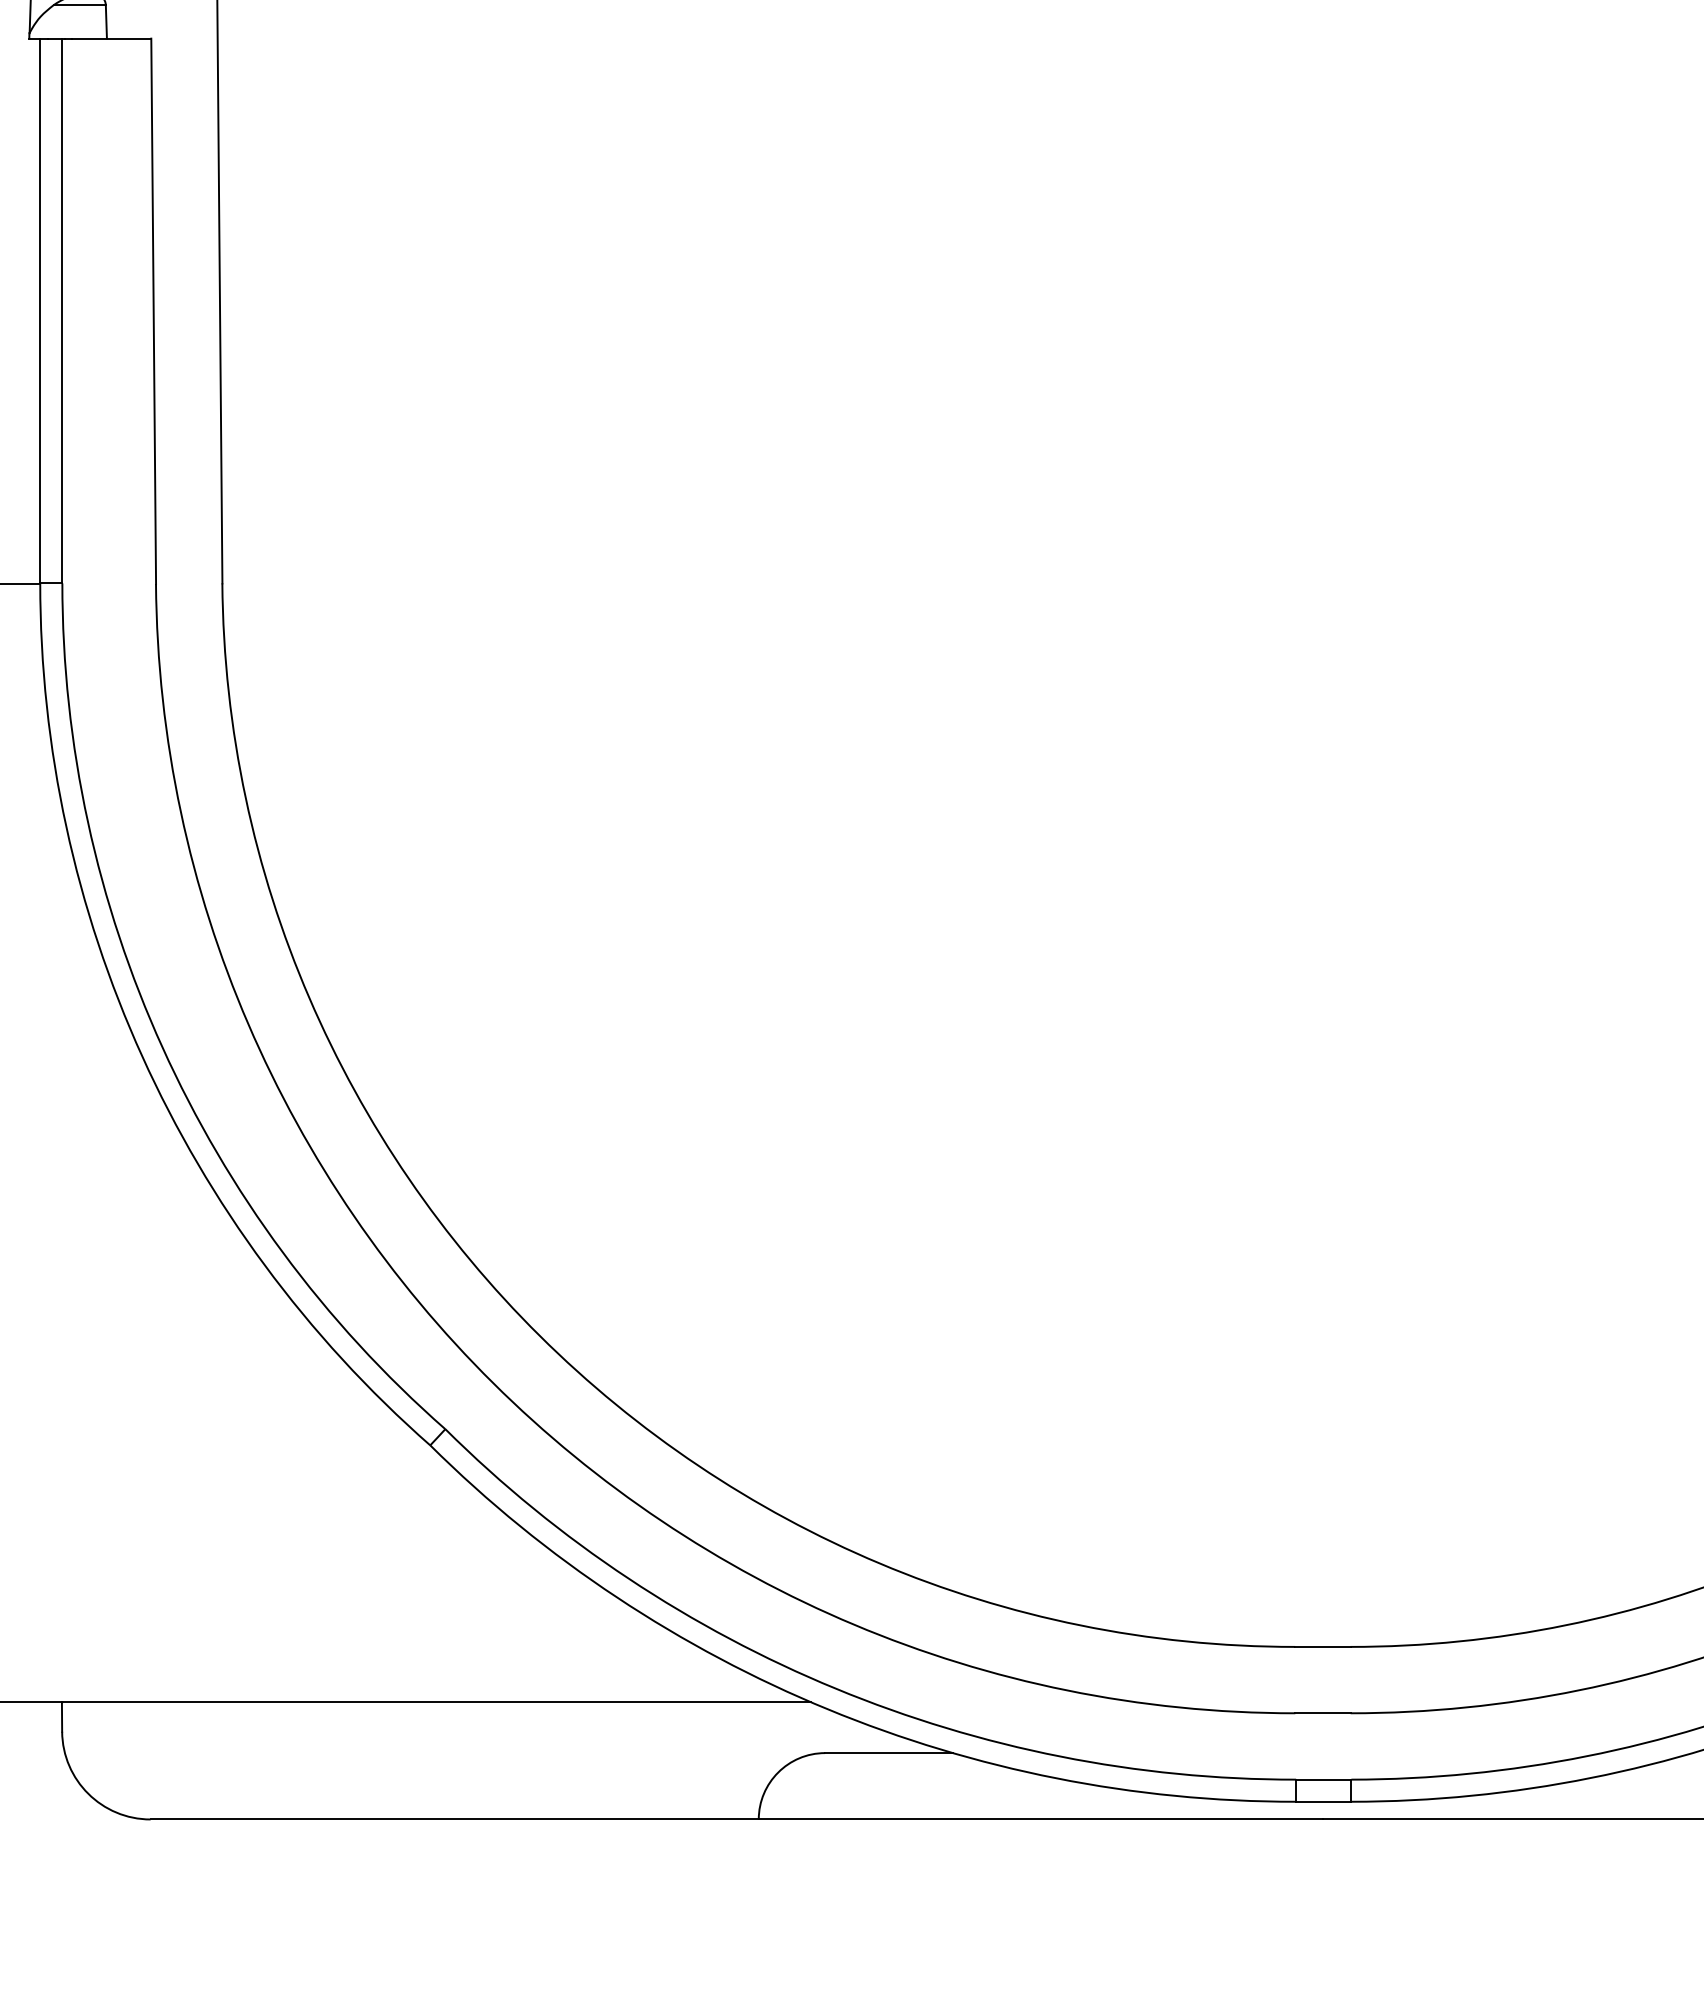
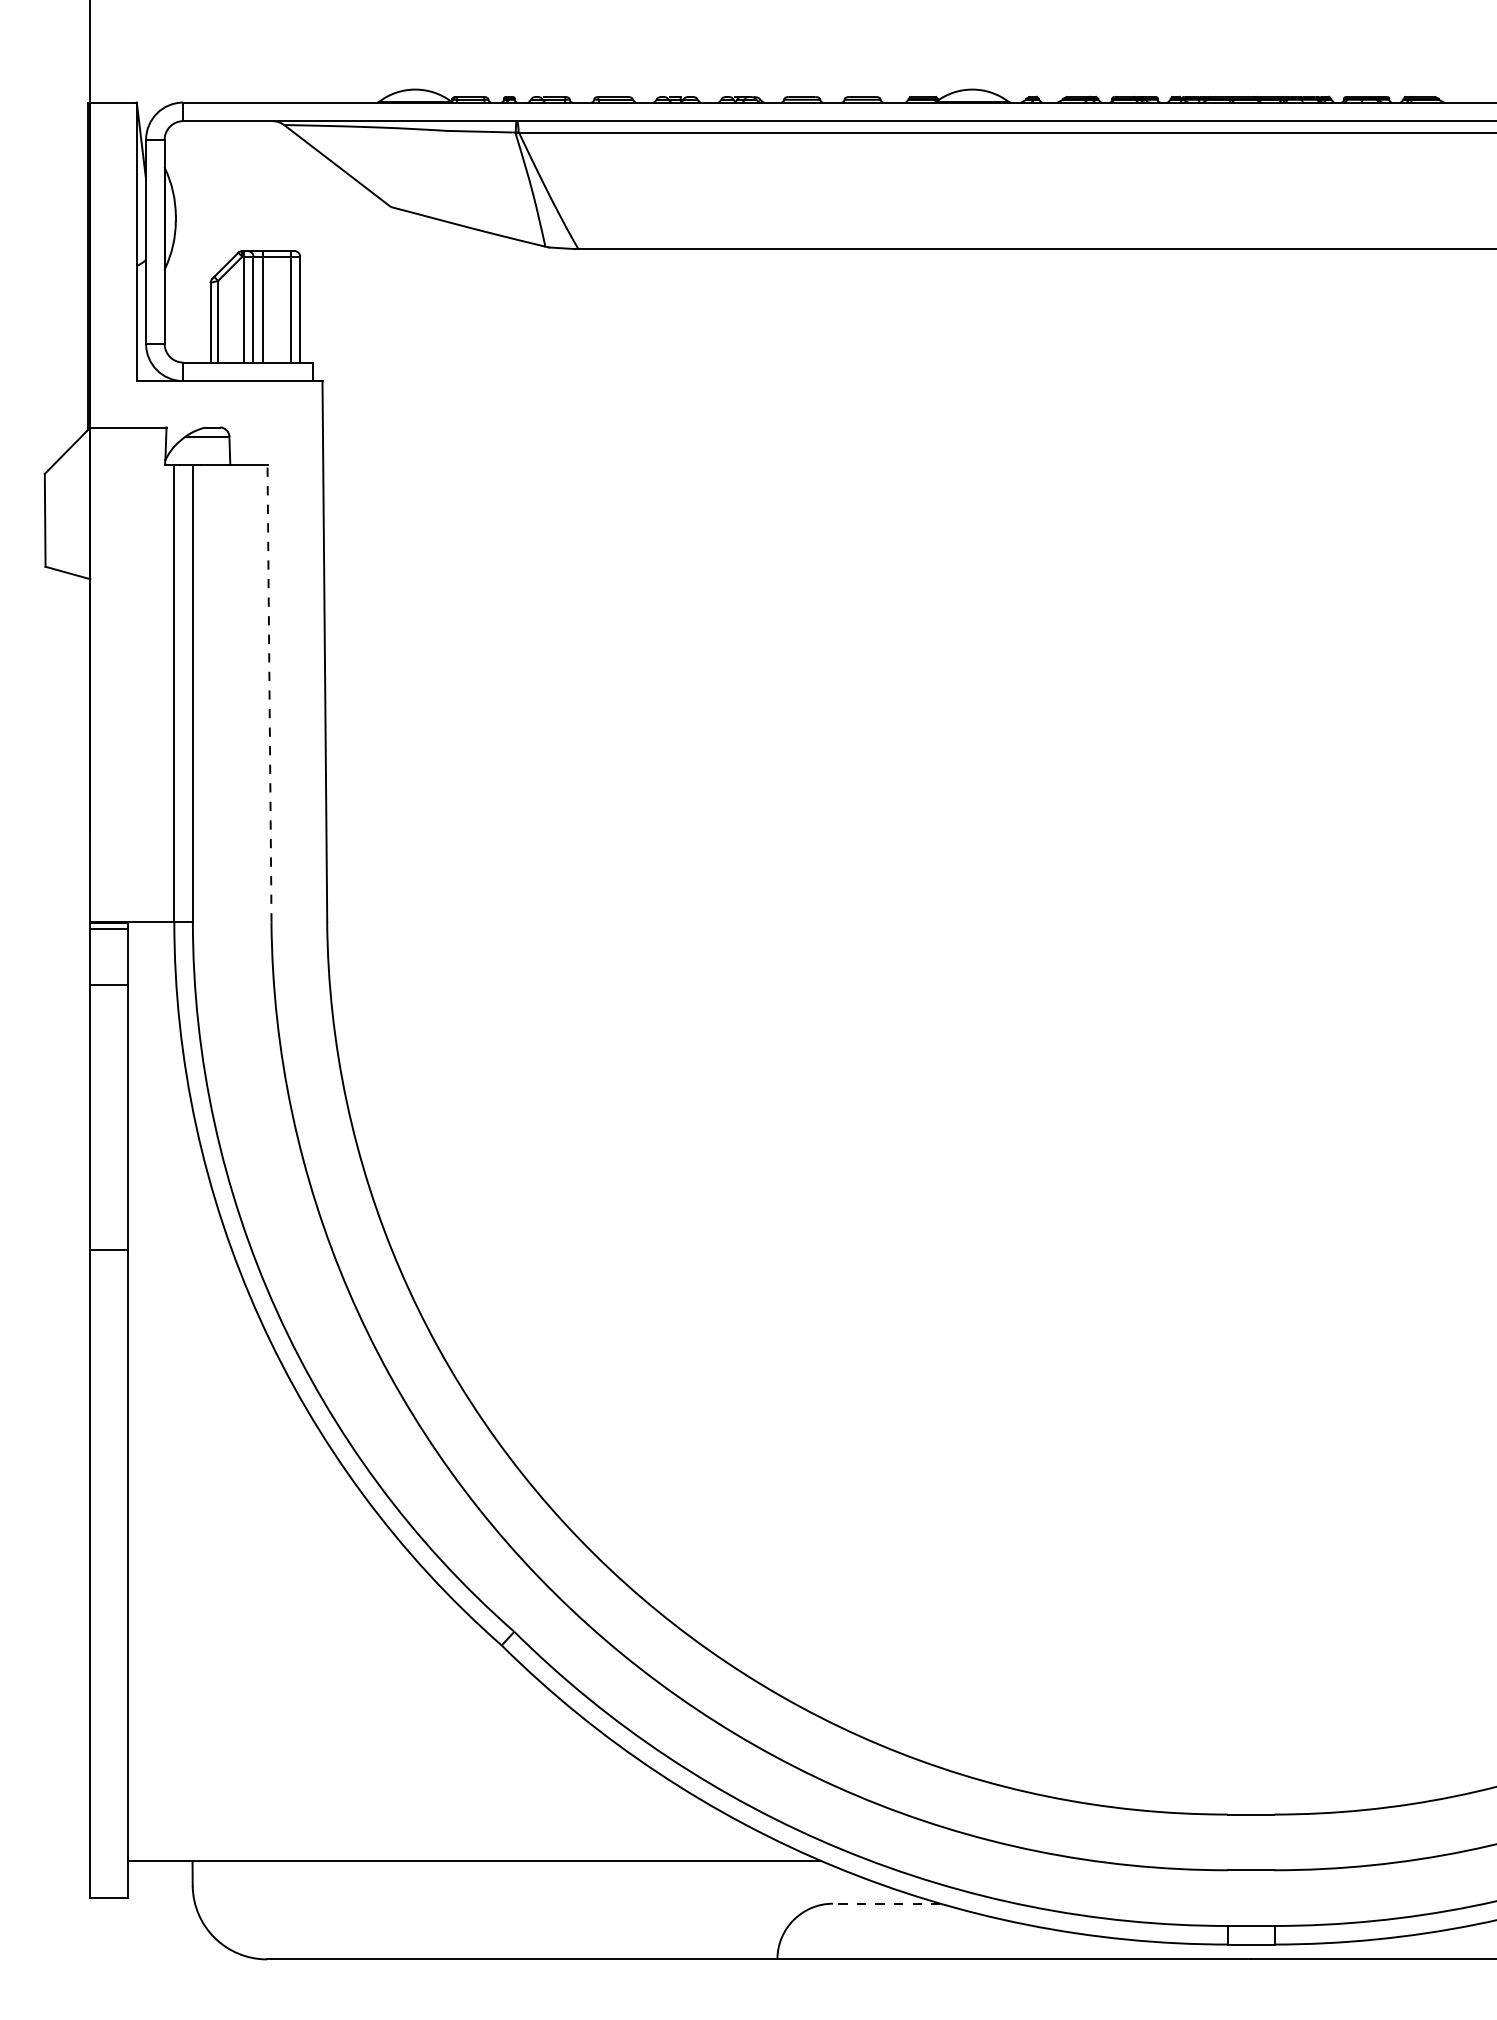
line: (153, 311) -> (269, 693), solid -> dashed
line: (888, 1752) -> (886, 1903), solid -> dashed

